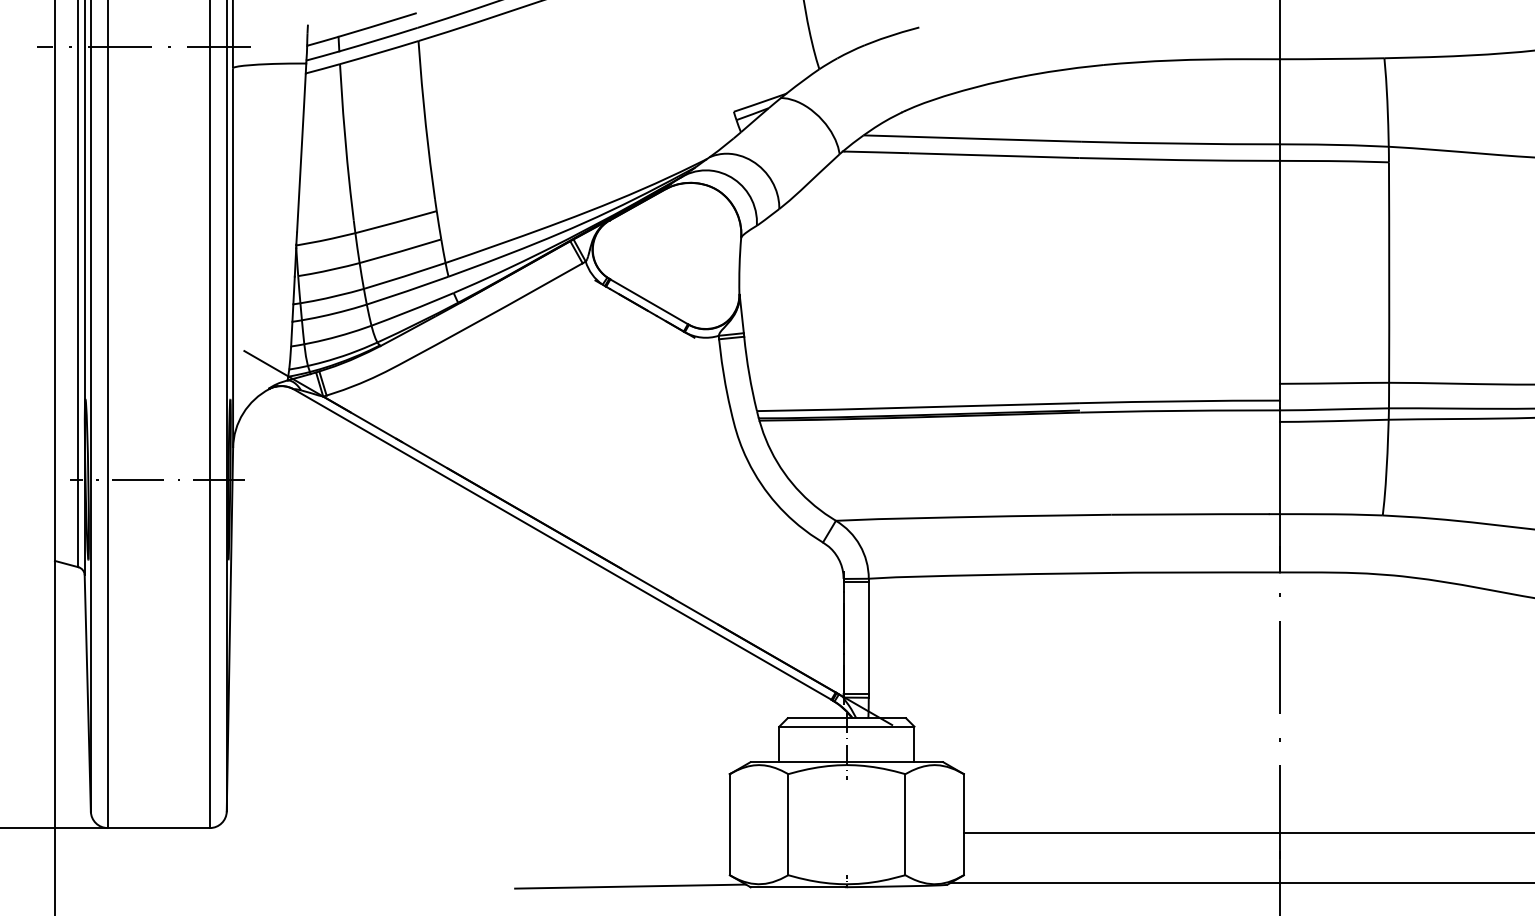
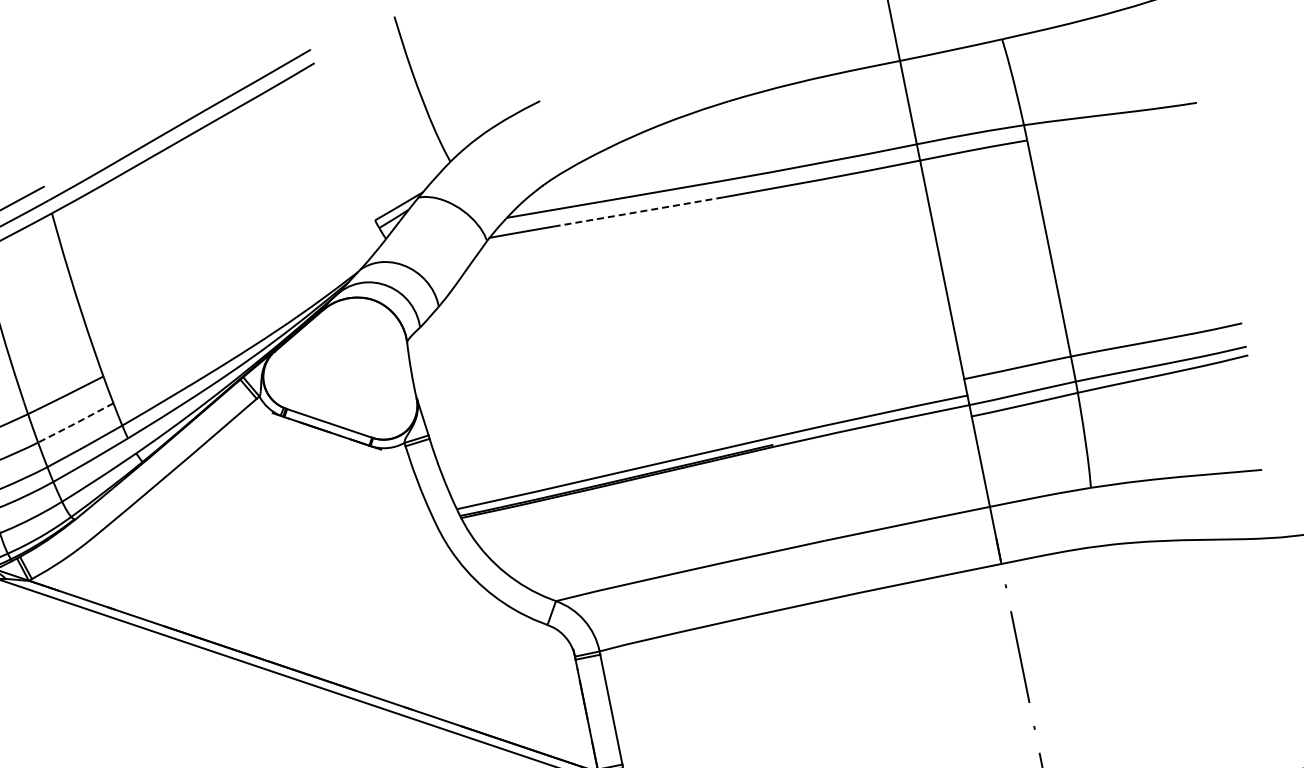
line: (993, 155) -> (638, 211), solid -> dashed
line: (400, 251) -> (75, 423), solid -> dashed

